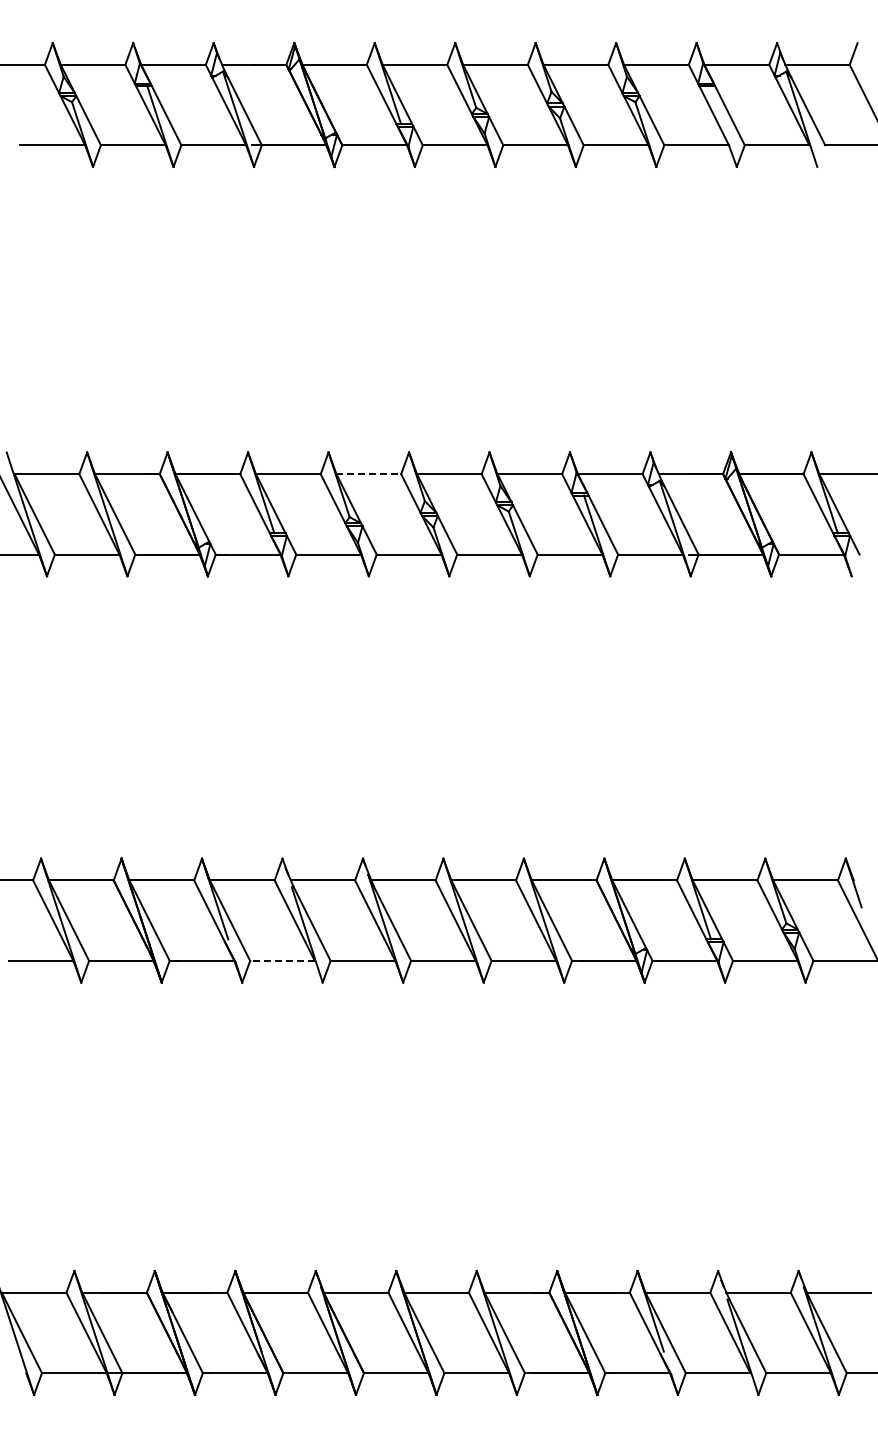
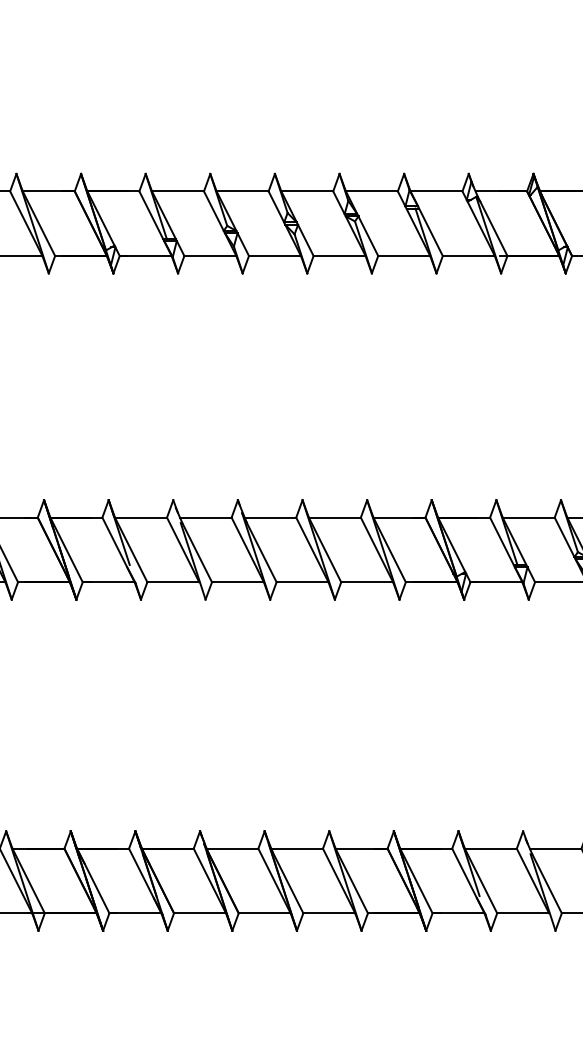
line: (369, 474) -> (243, 191), dashed -> solid
line: (282, 960) -> (173, 581), dashed -> solid

